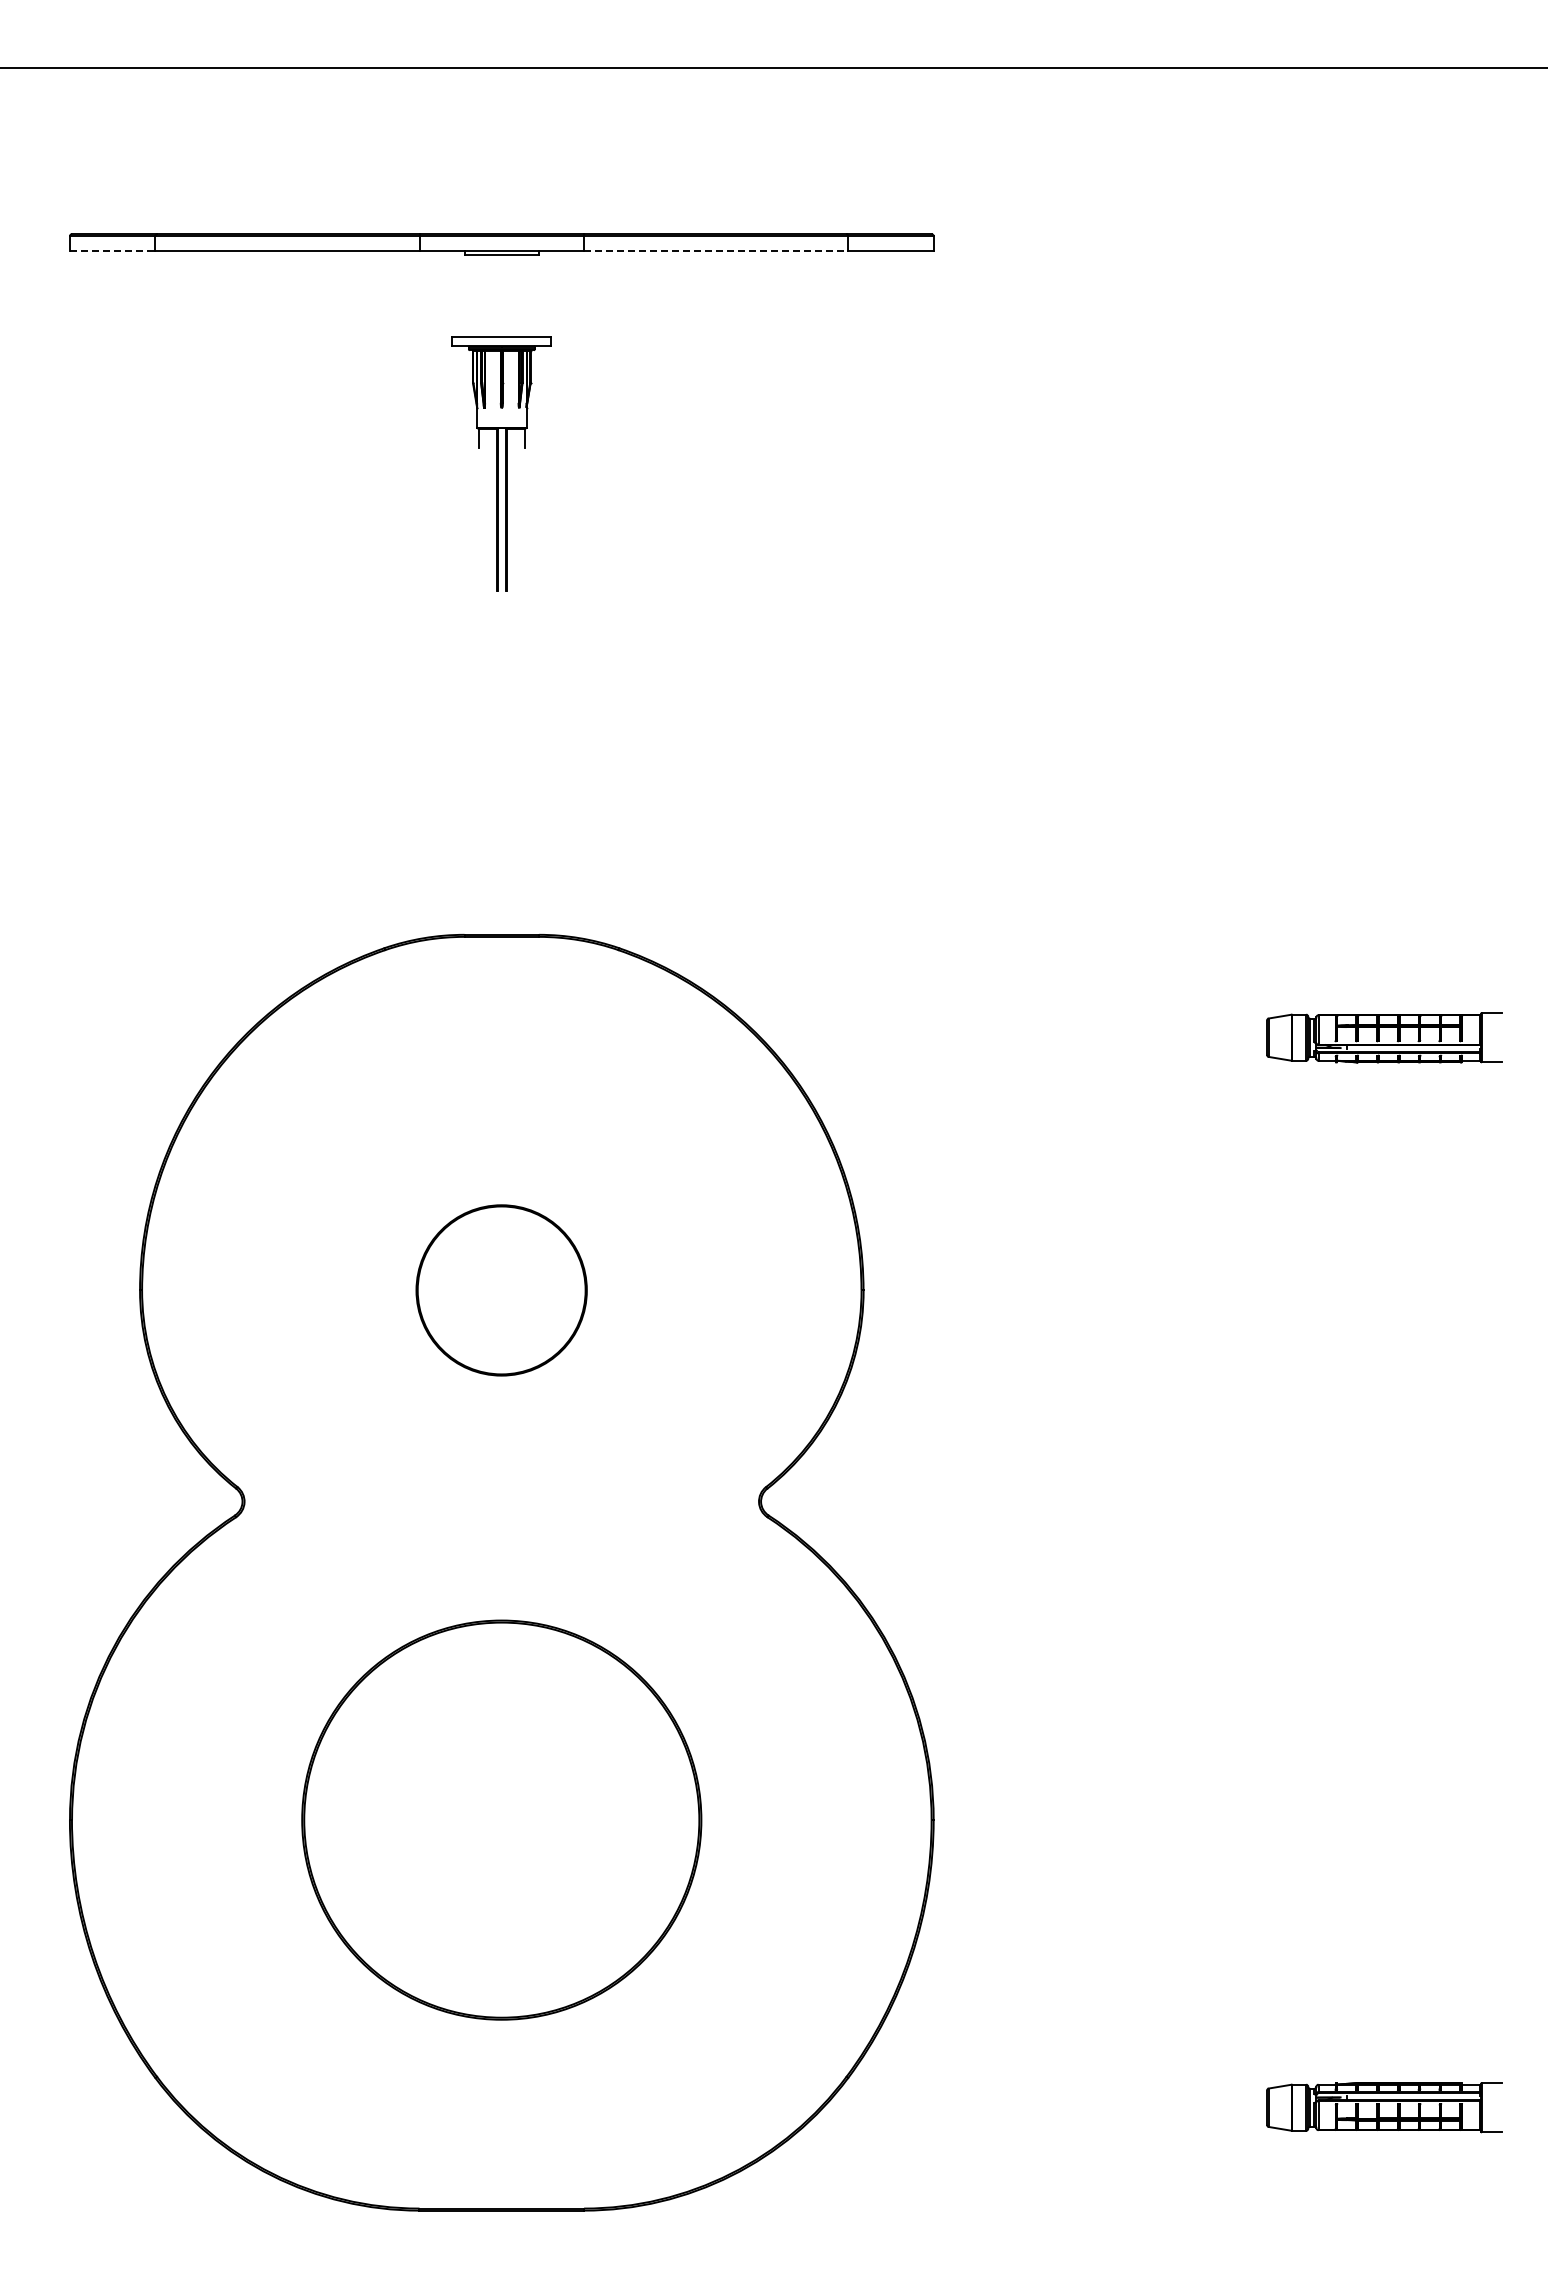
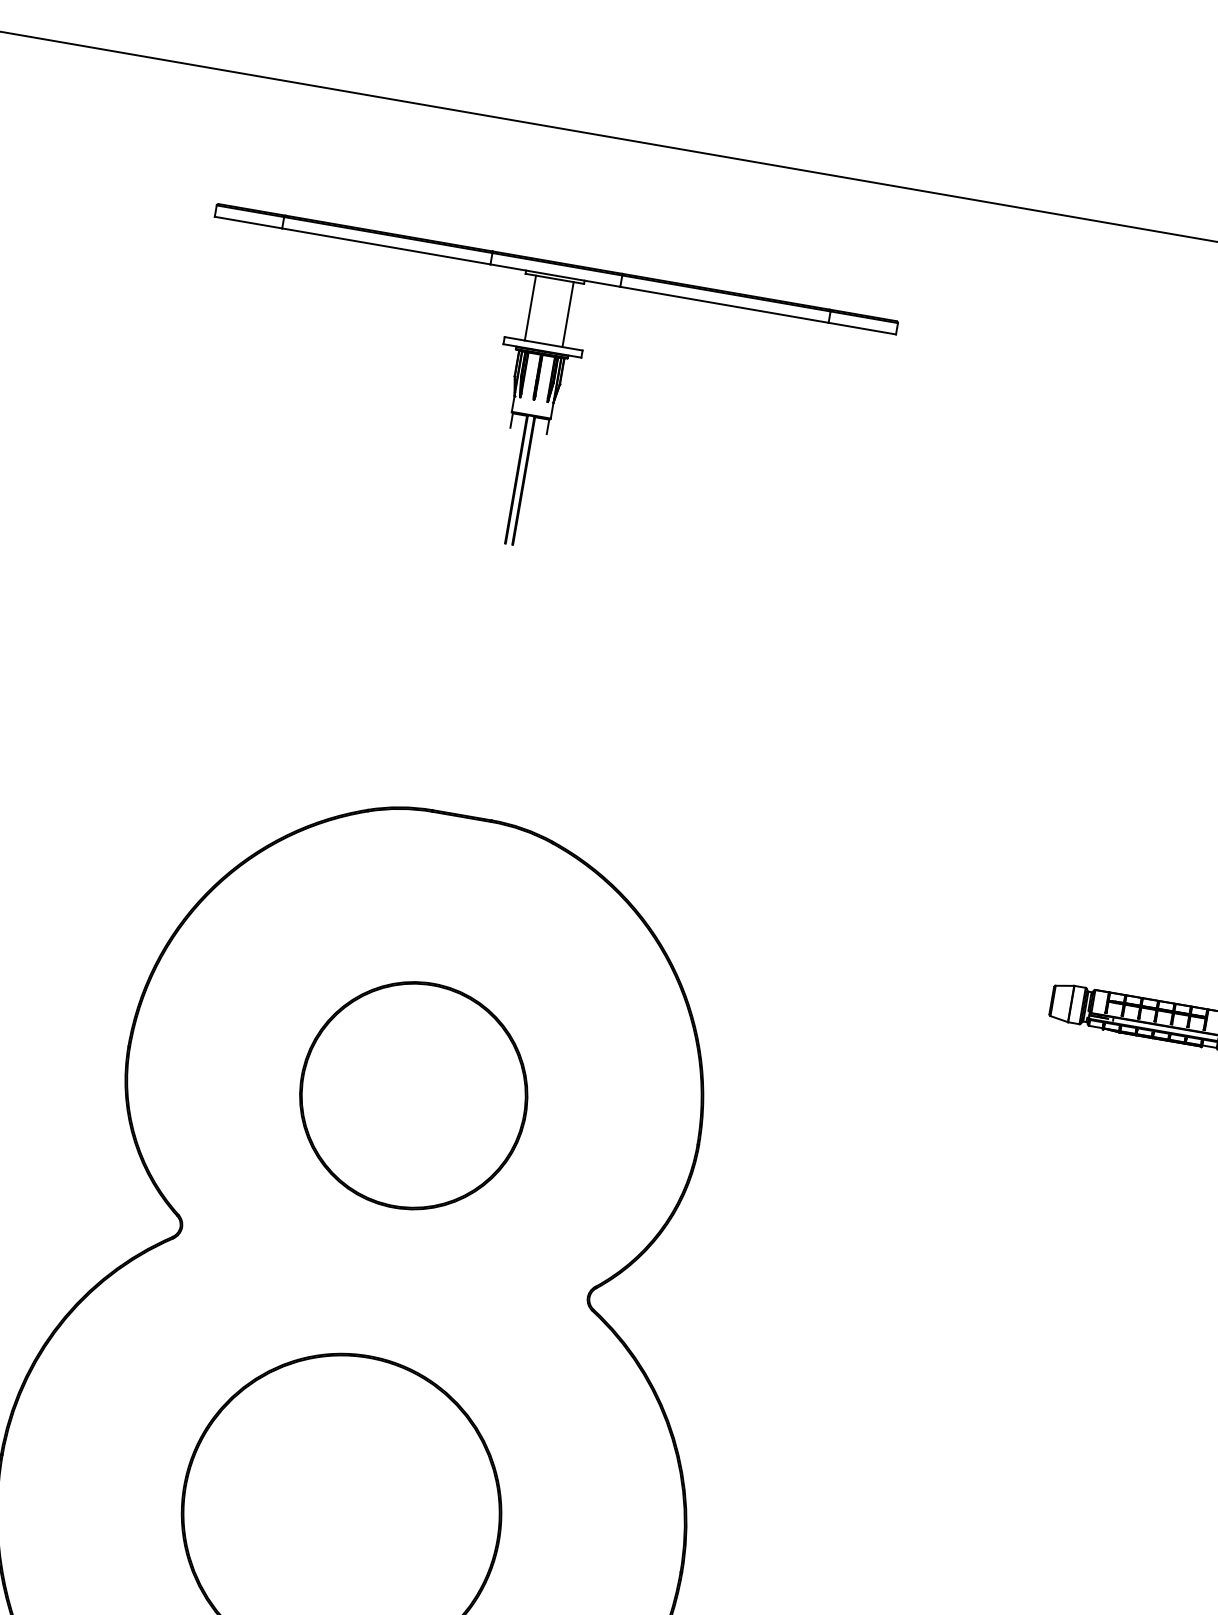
line: (112, 250) -> (248, 222), dashed -> solid
line: (716, 250) -> (724, 304), dashed -> solid
line: (477, 295) -> (530, 307), added
line: (525, 295) -> (567, 314), added
part: (501, 1290) -> (413, 1095), size x1.67

